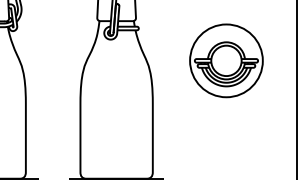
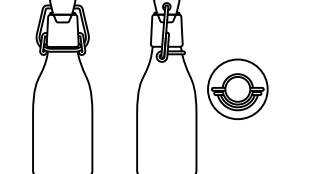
part: (226, 61) -> (237, 89), moved

